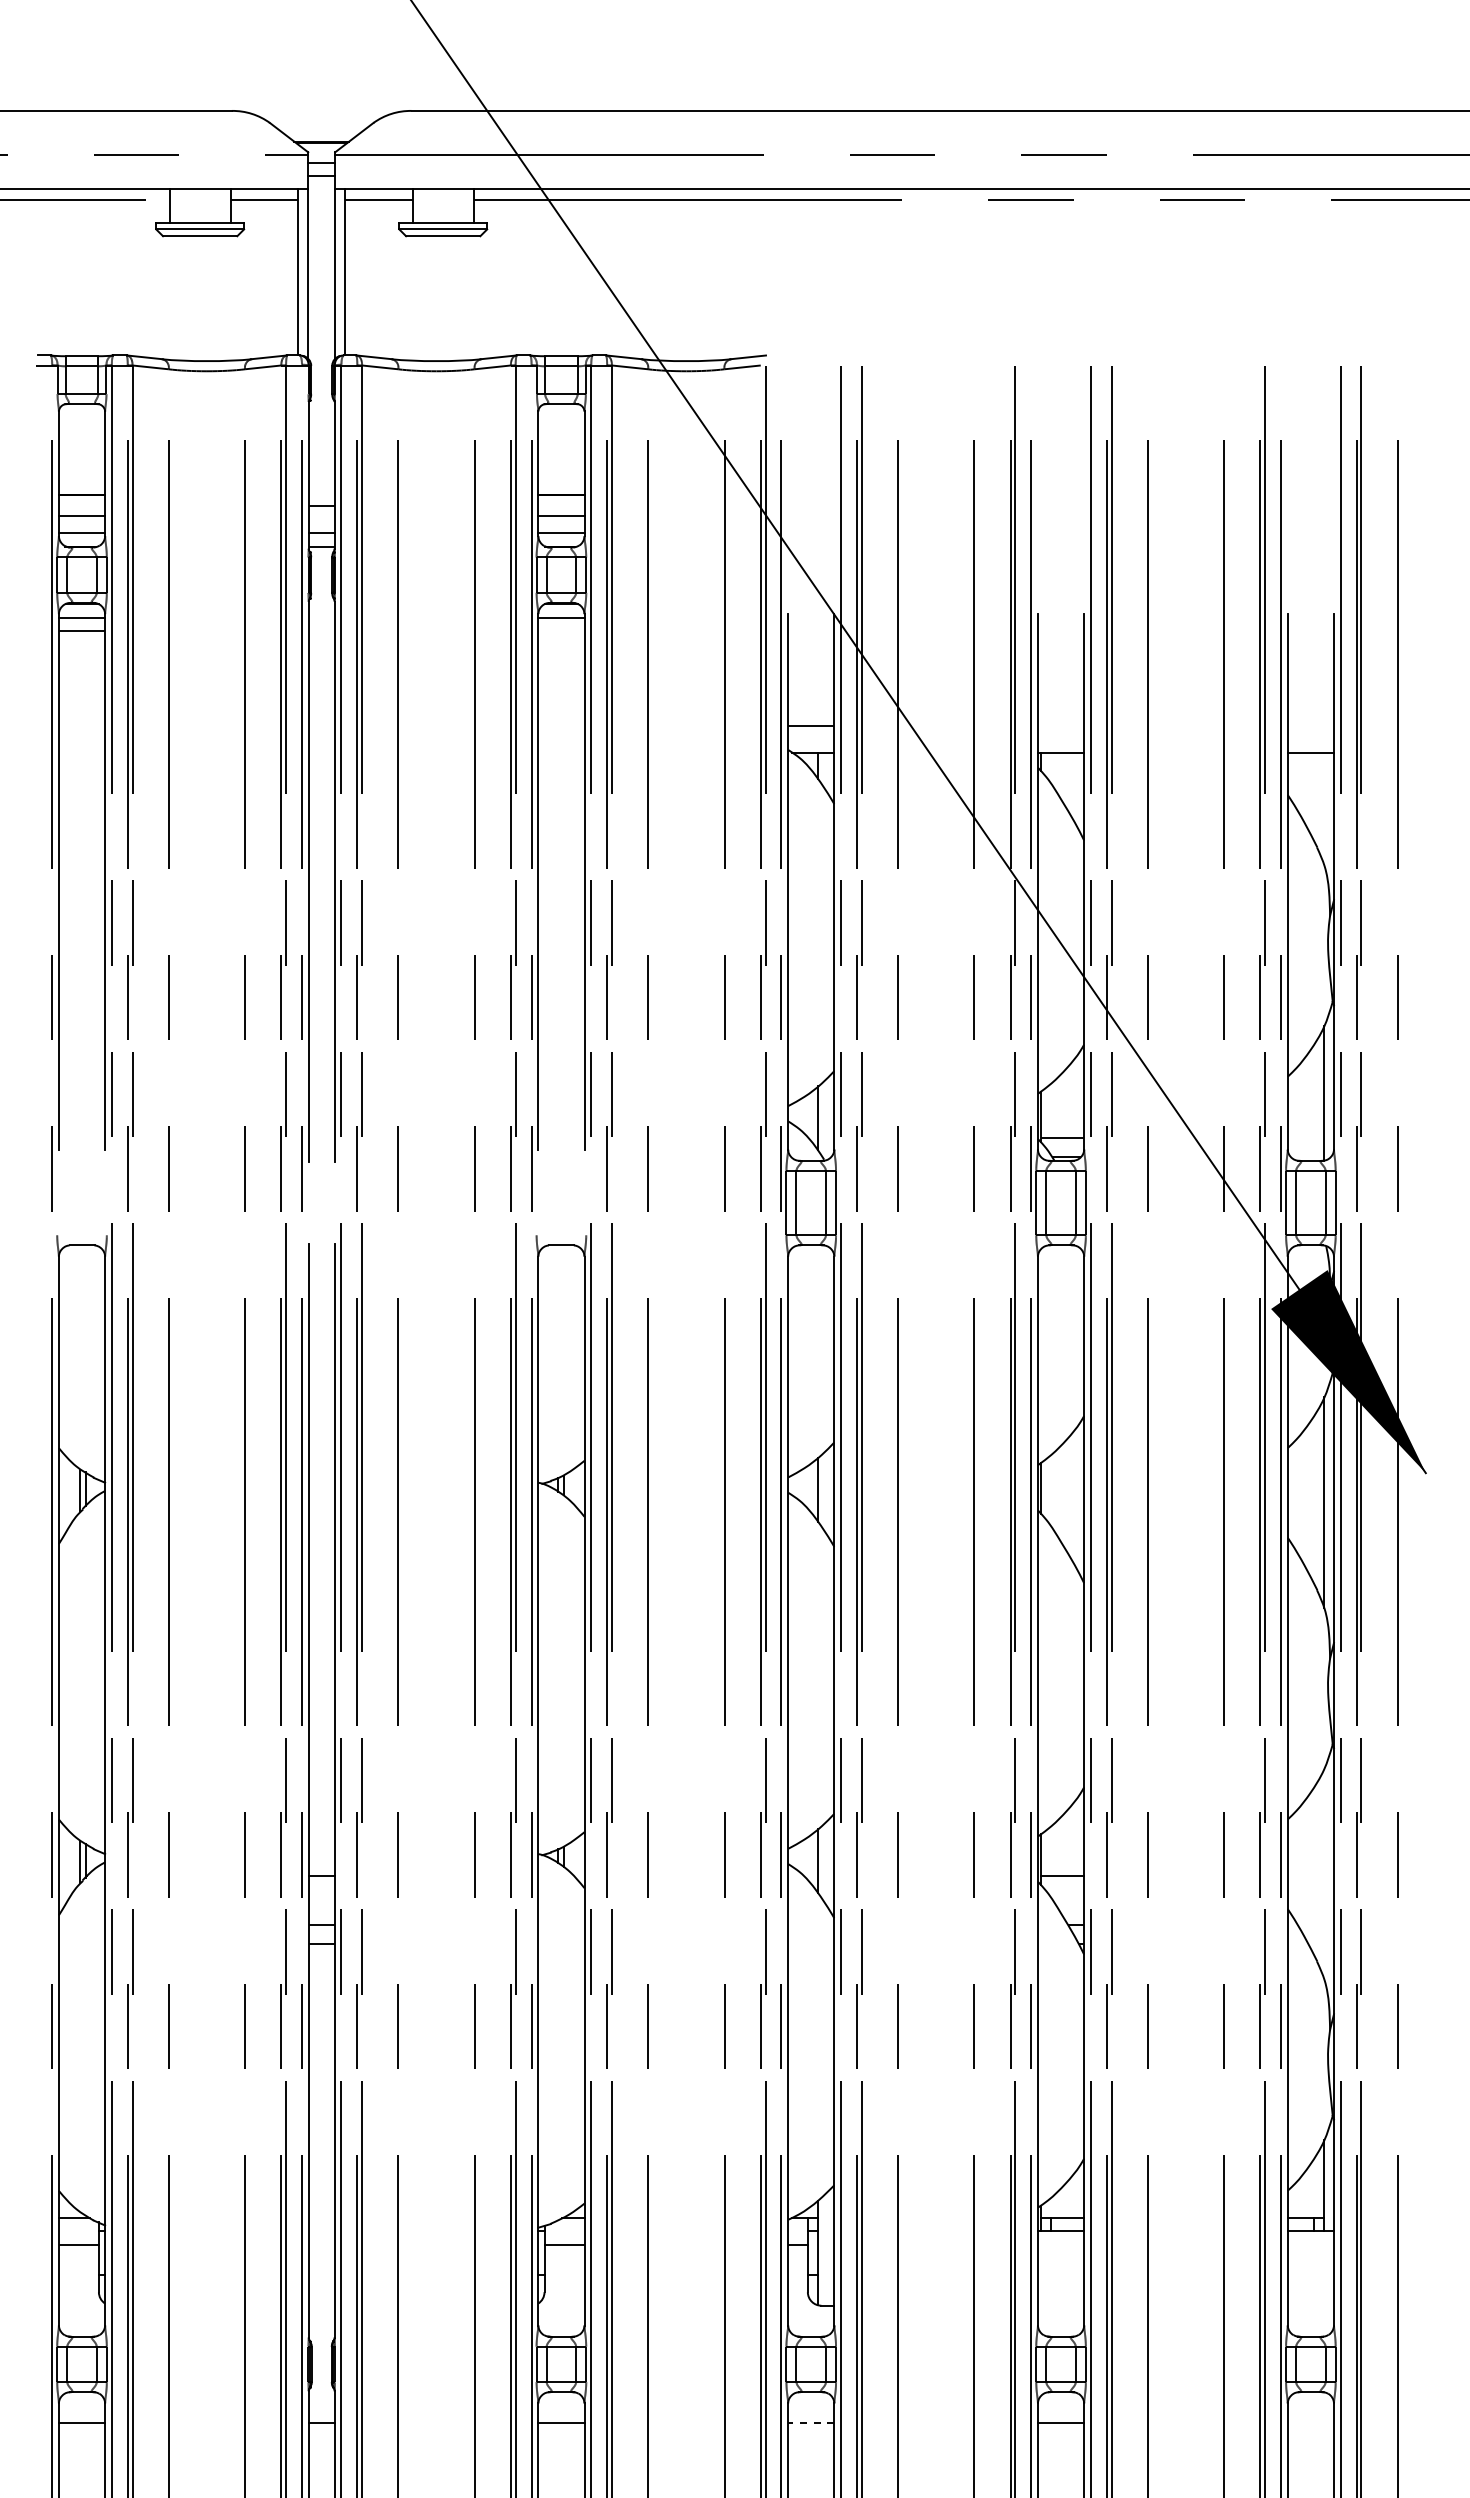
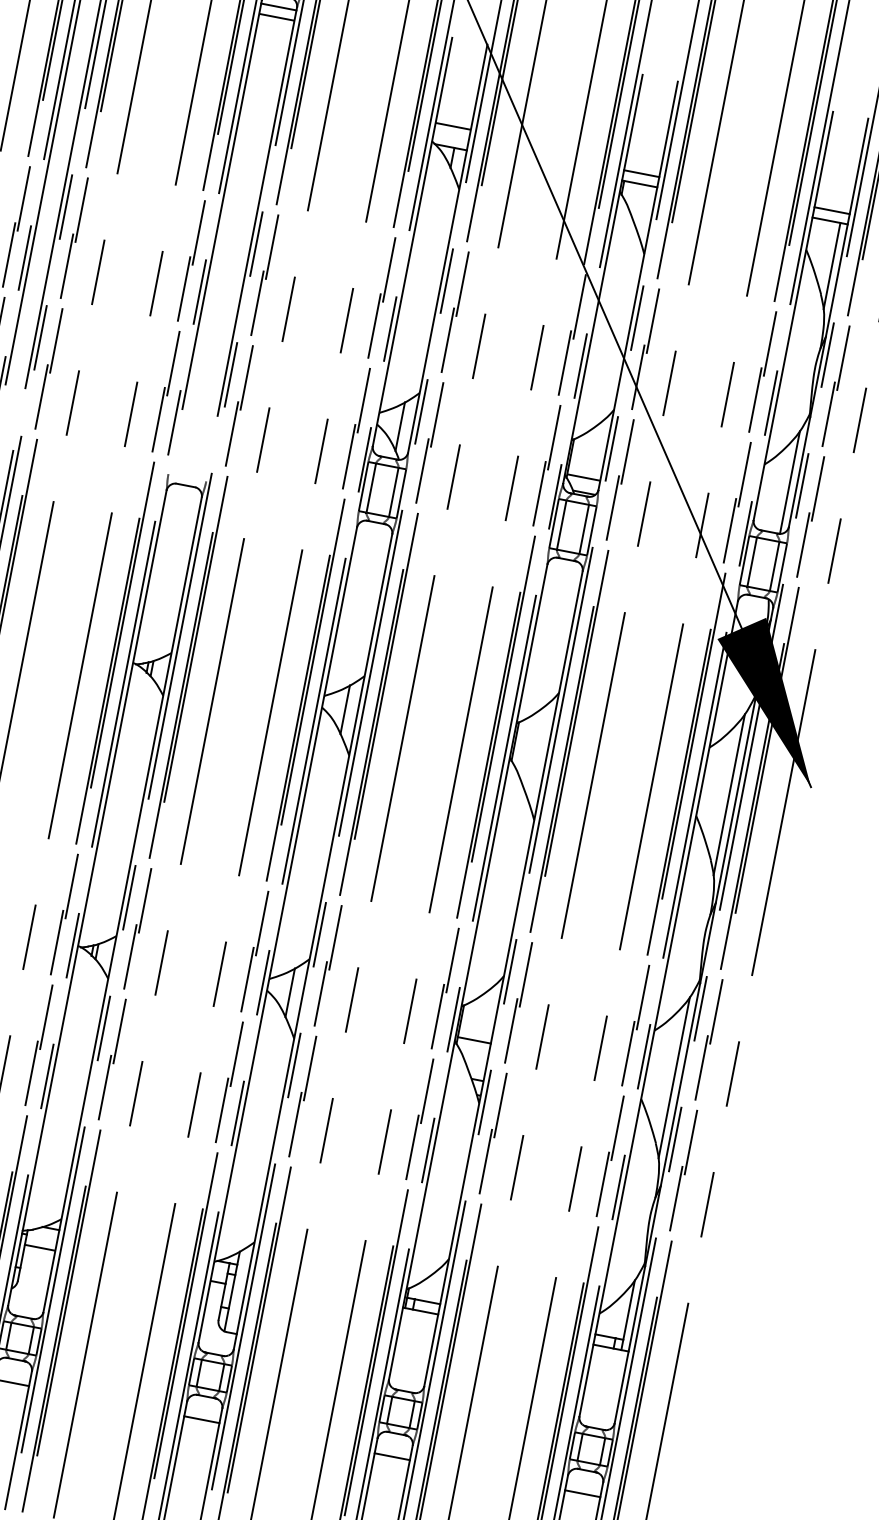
line: (561, 631) -> (276, 17), added
line: (1060, 739) -> (641, 173), added
line: (1310, 739) -> (831, 210), added
line: (1324, 808) -> (832, 265), added
line: (1324, 1873) -> (674, 1077), added
line: (810, 2422) -> (201, 1419), dashed -> solid
line: (1310, 2422) -> (582, 1493), added

